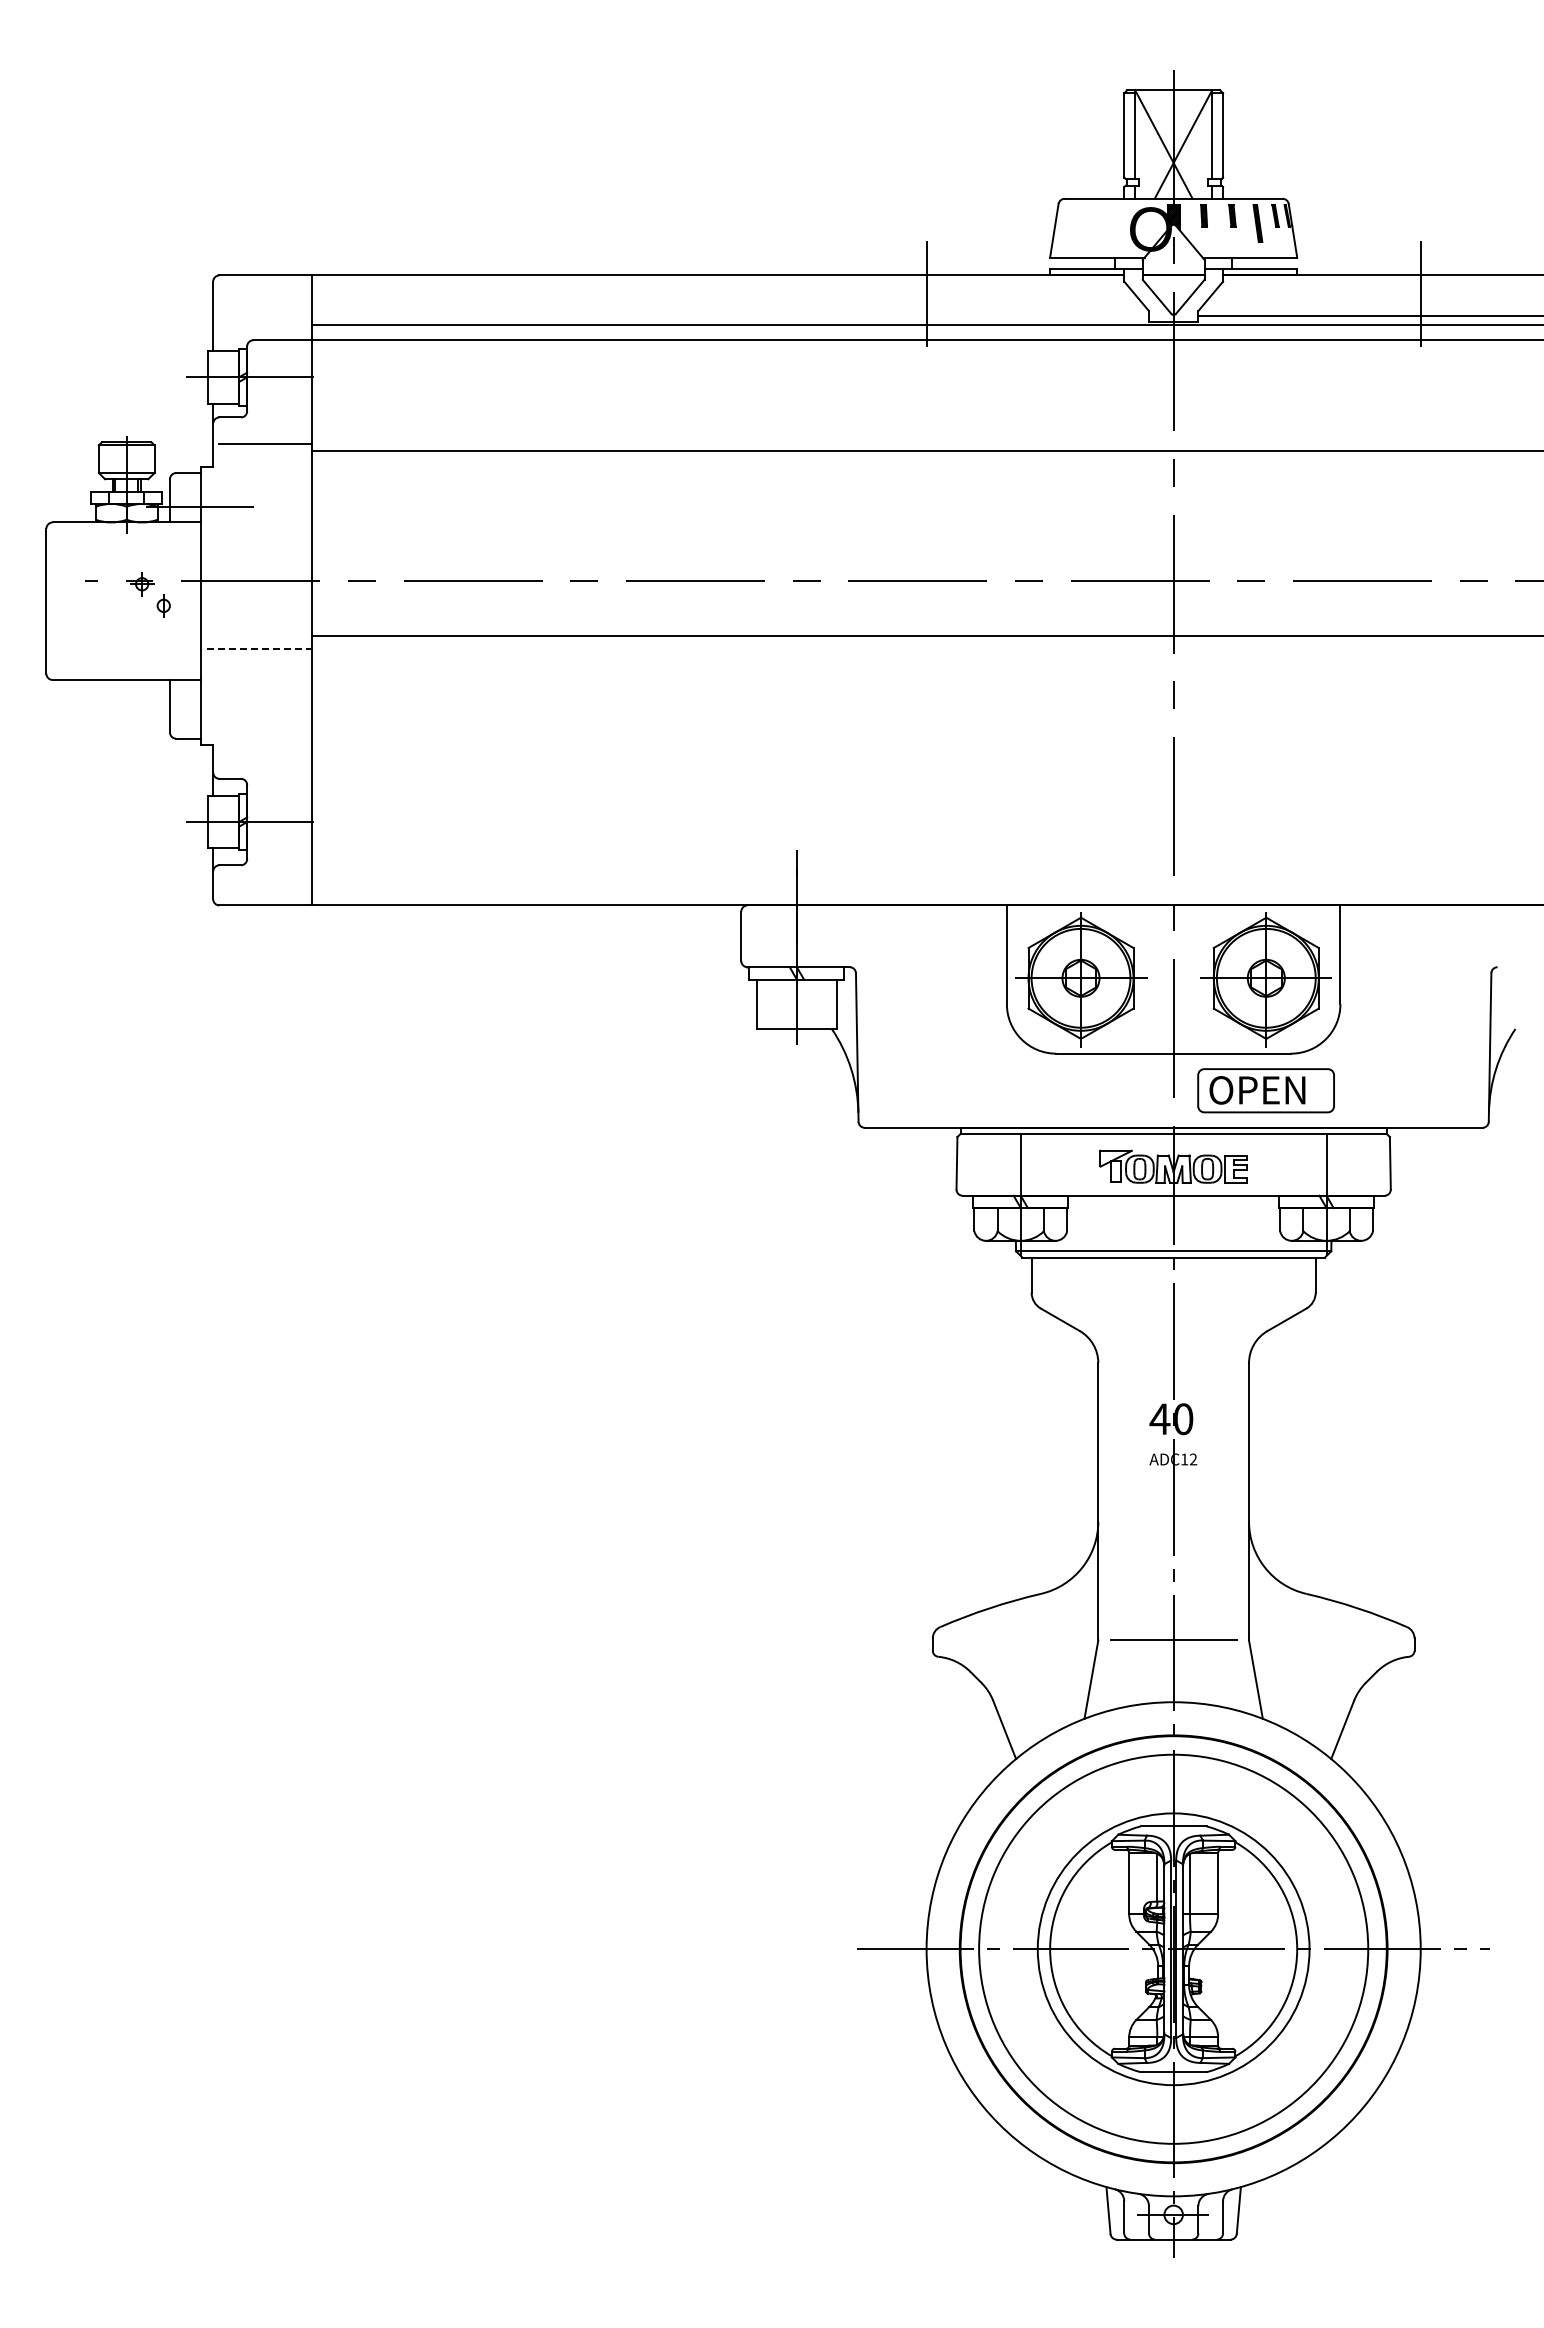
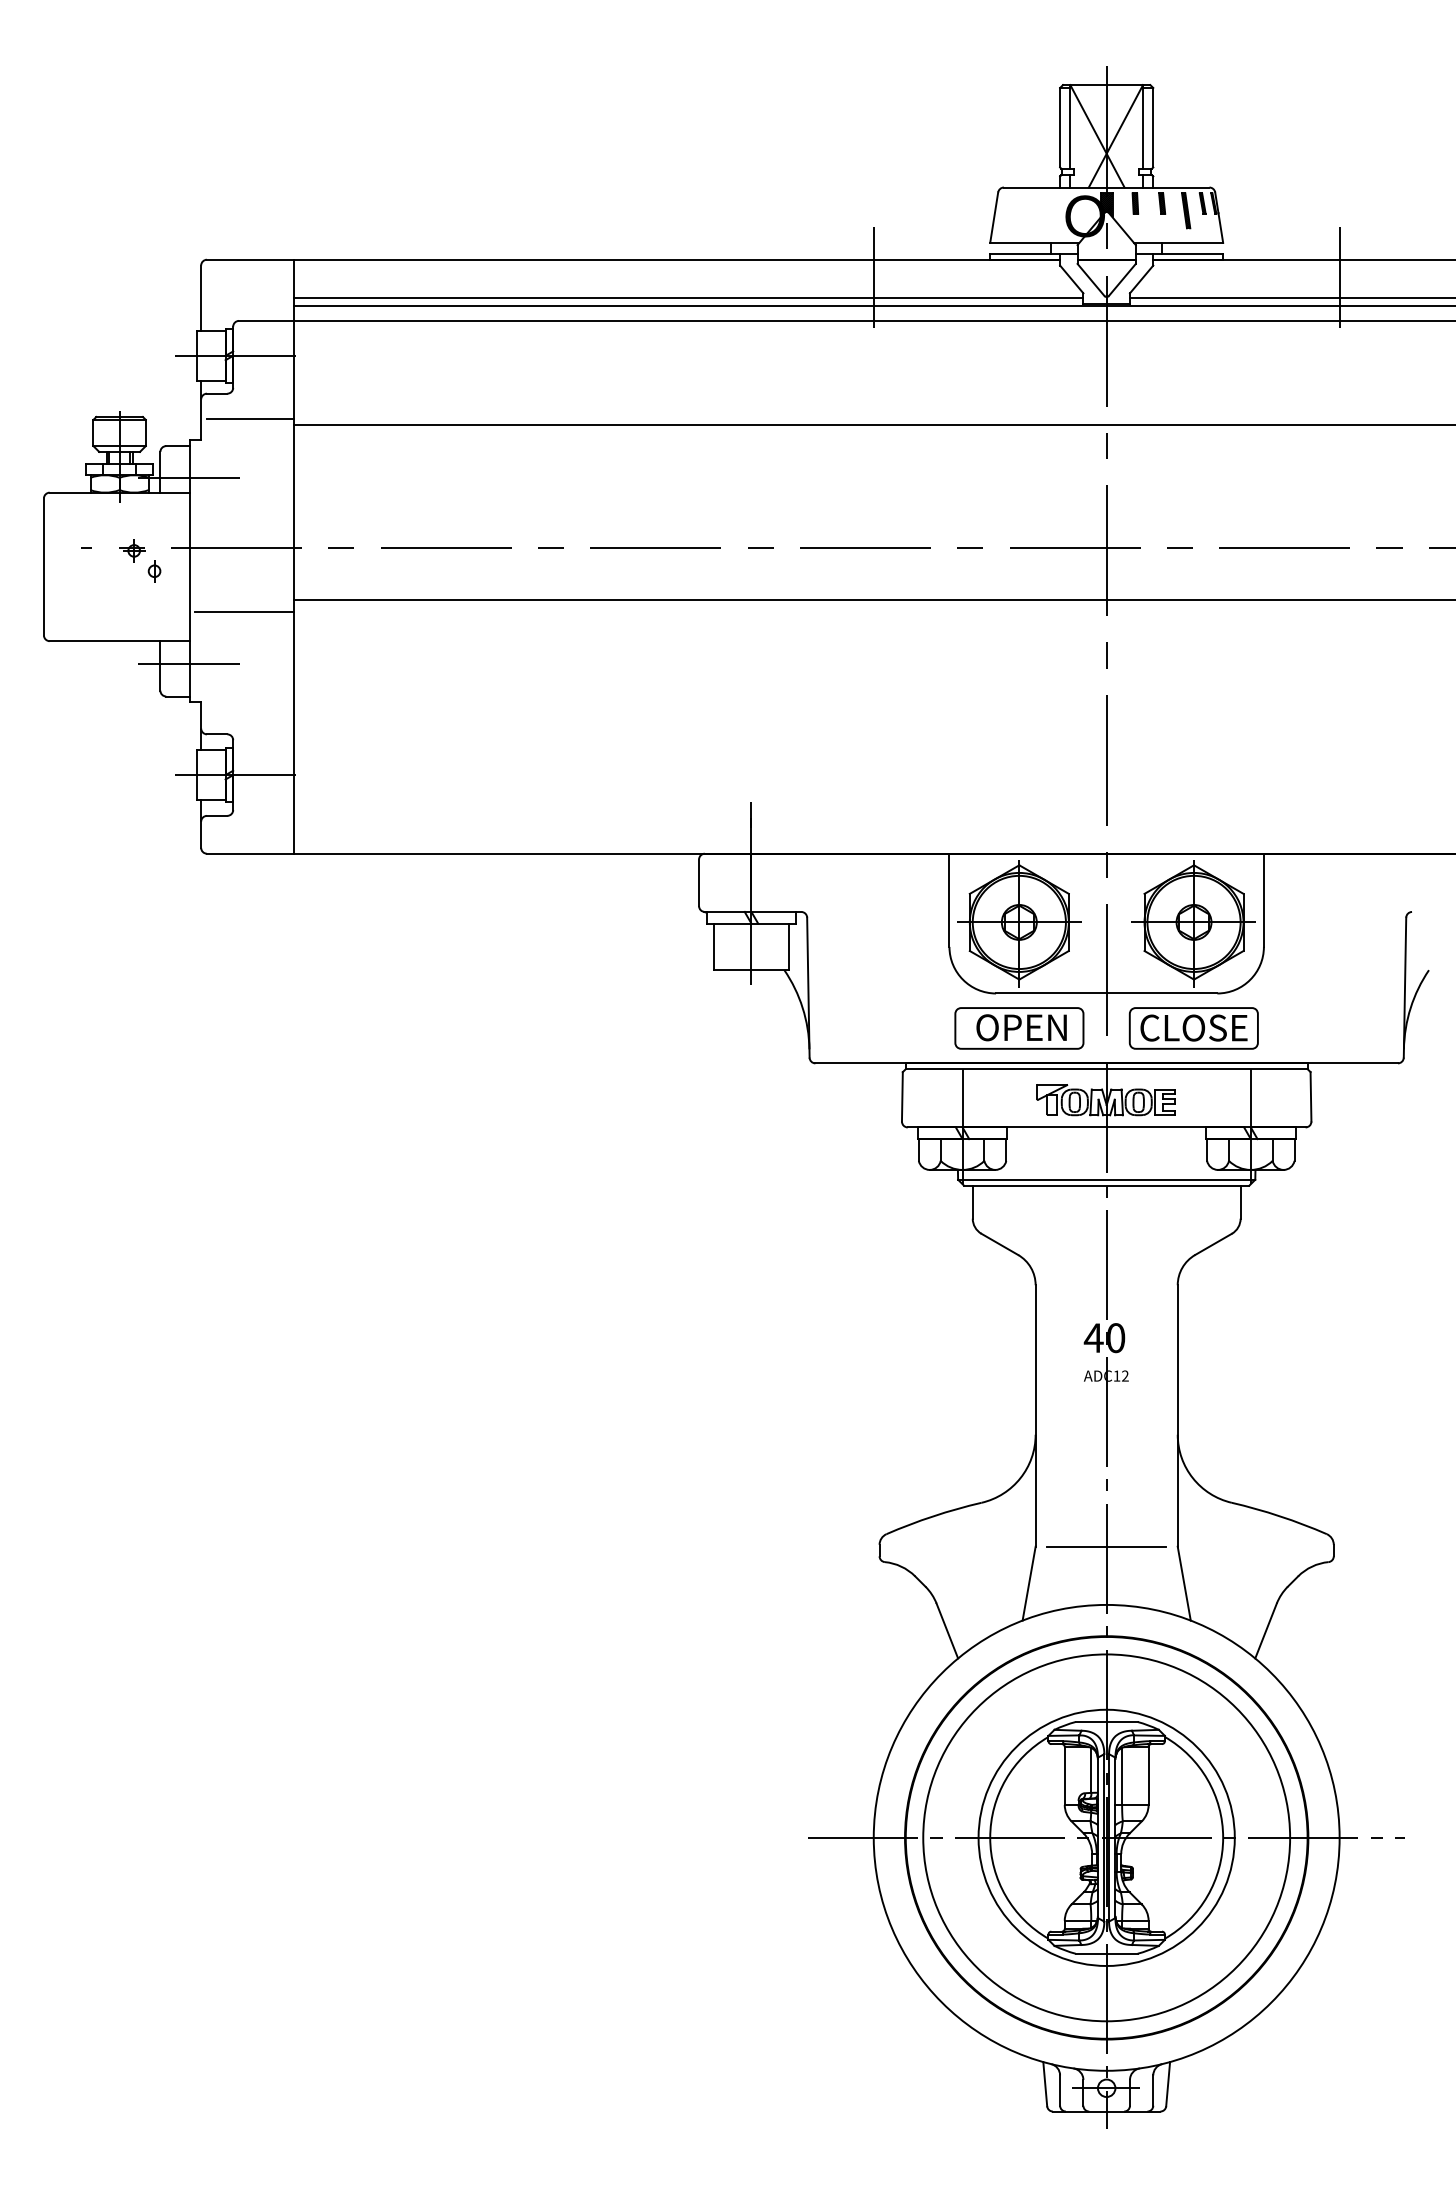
line: (730, 315) -> (688, 297), added
line: (259, 649) -> (244, 612), dashed -> solid
line: (200, 704) -> (189, 664), added
part: (1080, 1090) -> (1018, 1028), added
text: (1266, 1090) -> (1194, 1028), OPEN -> CLOSE

